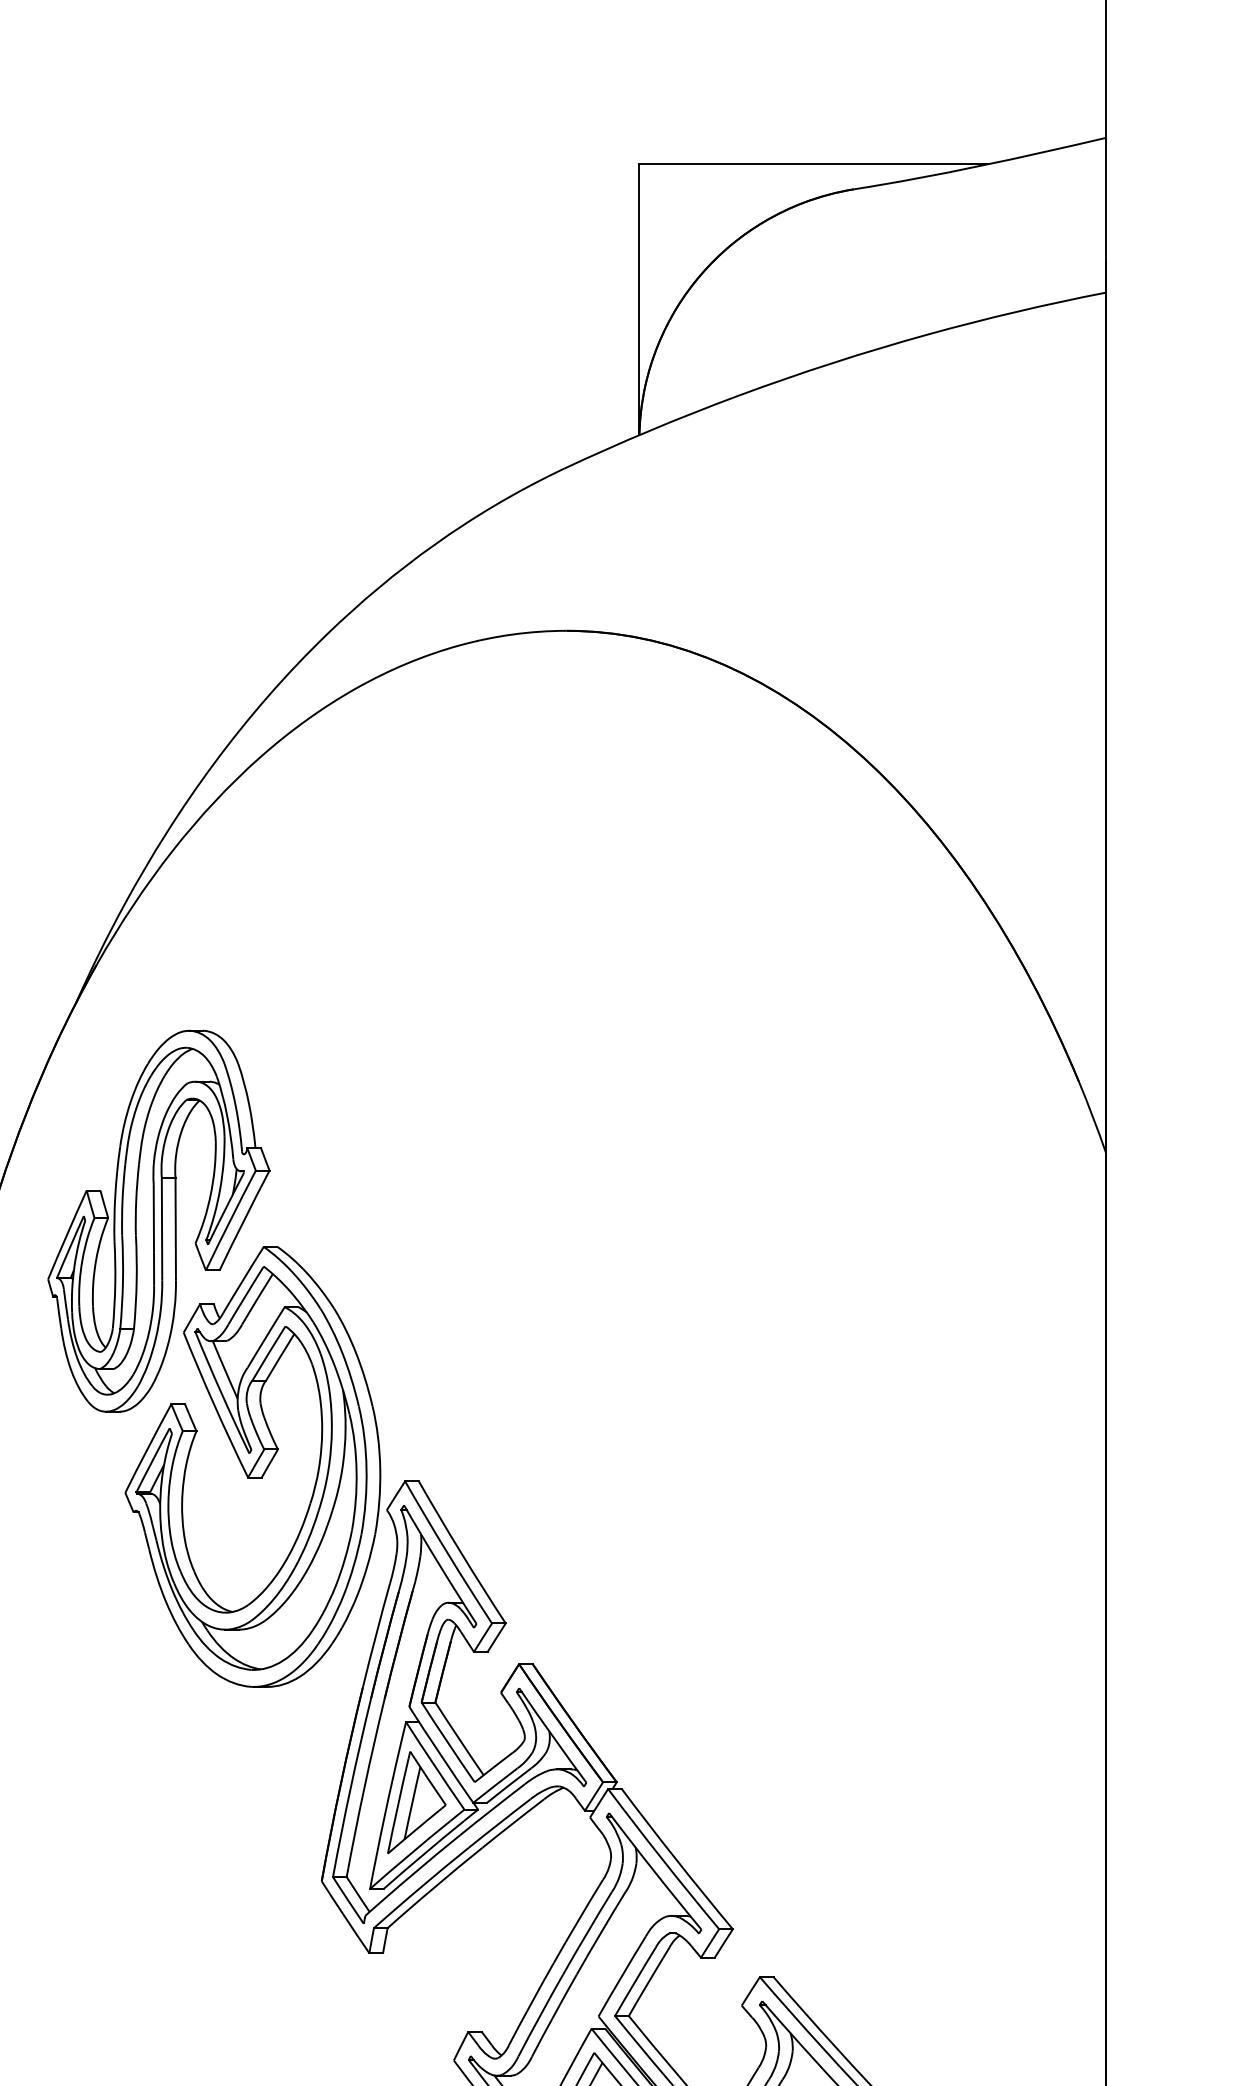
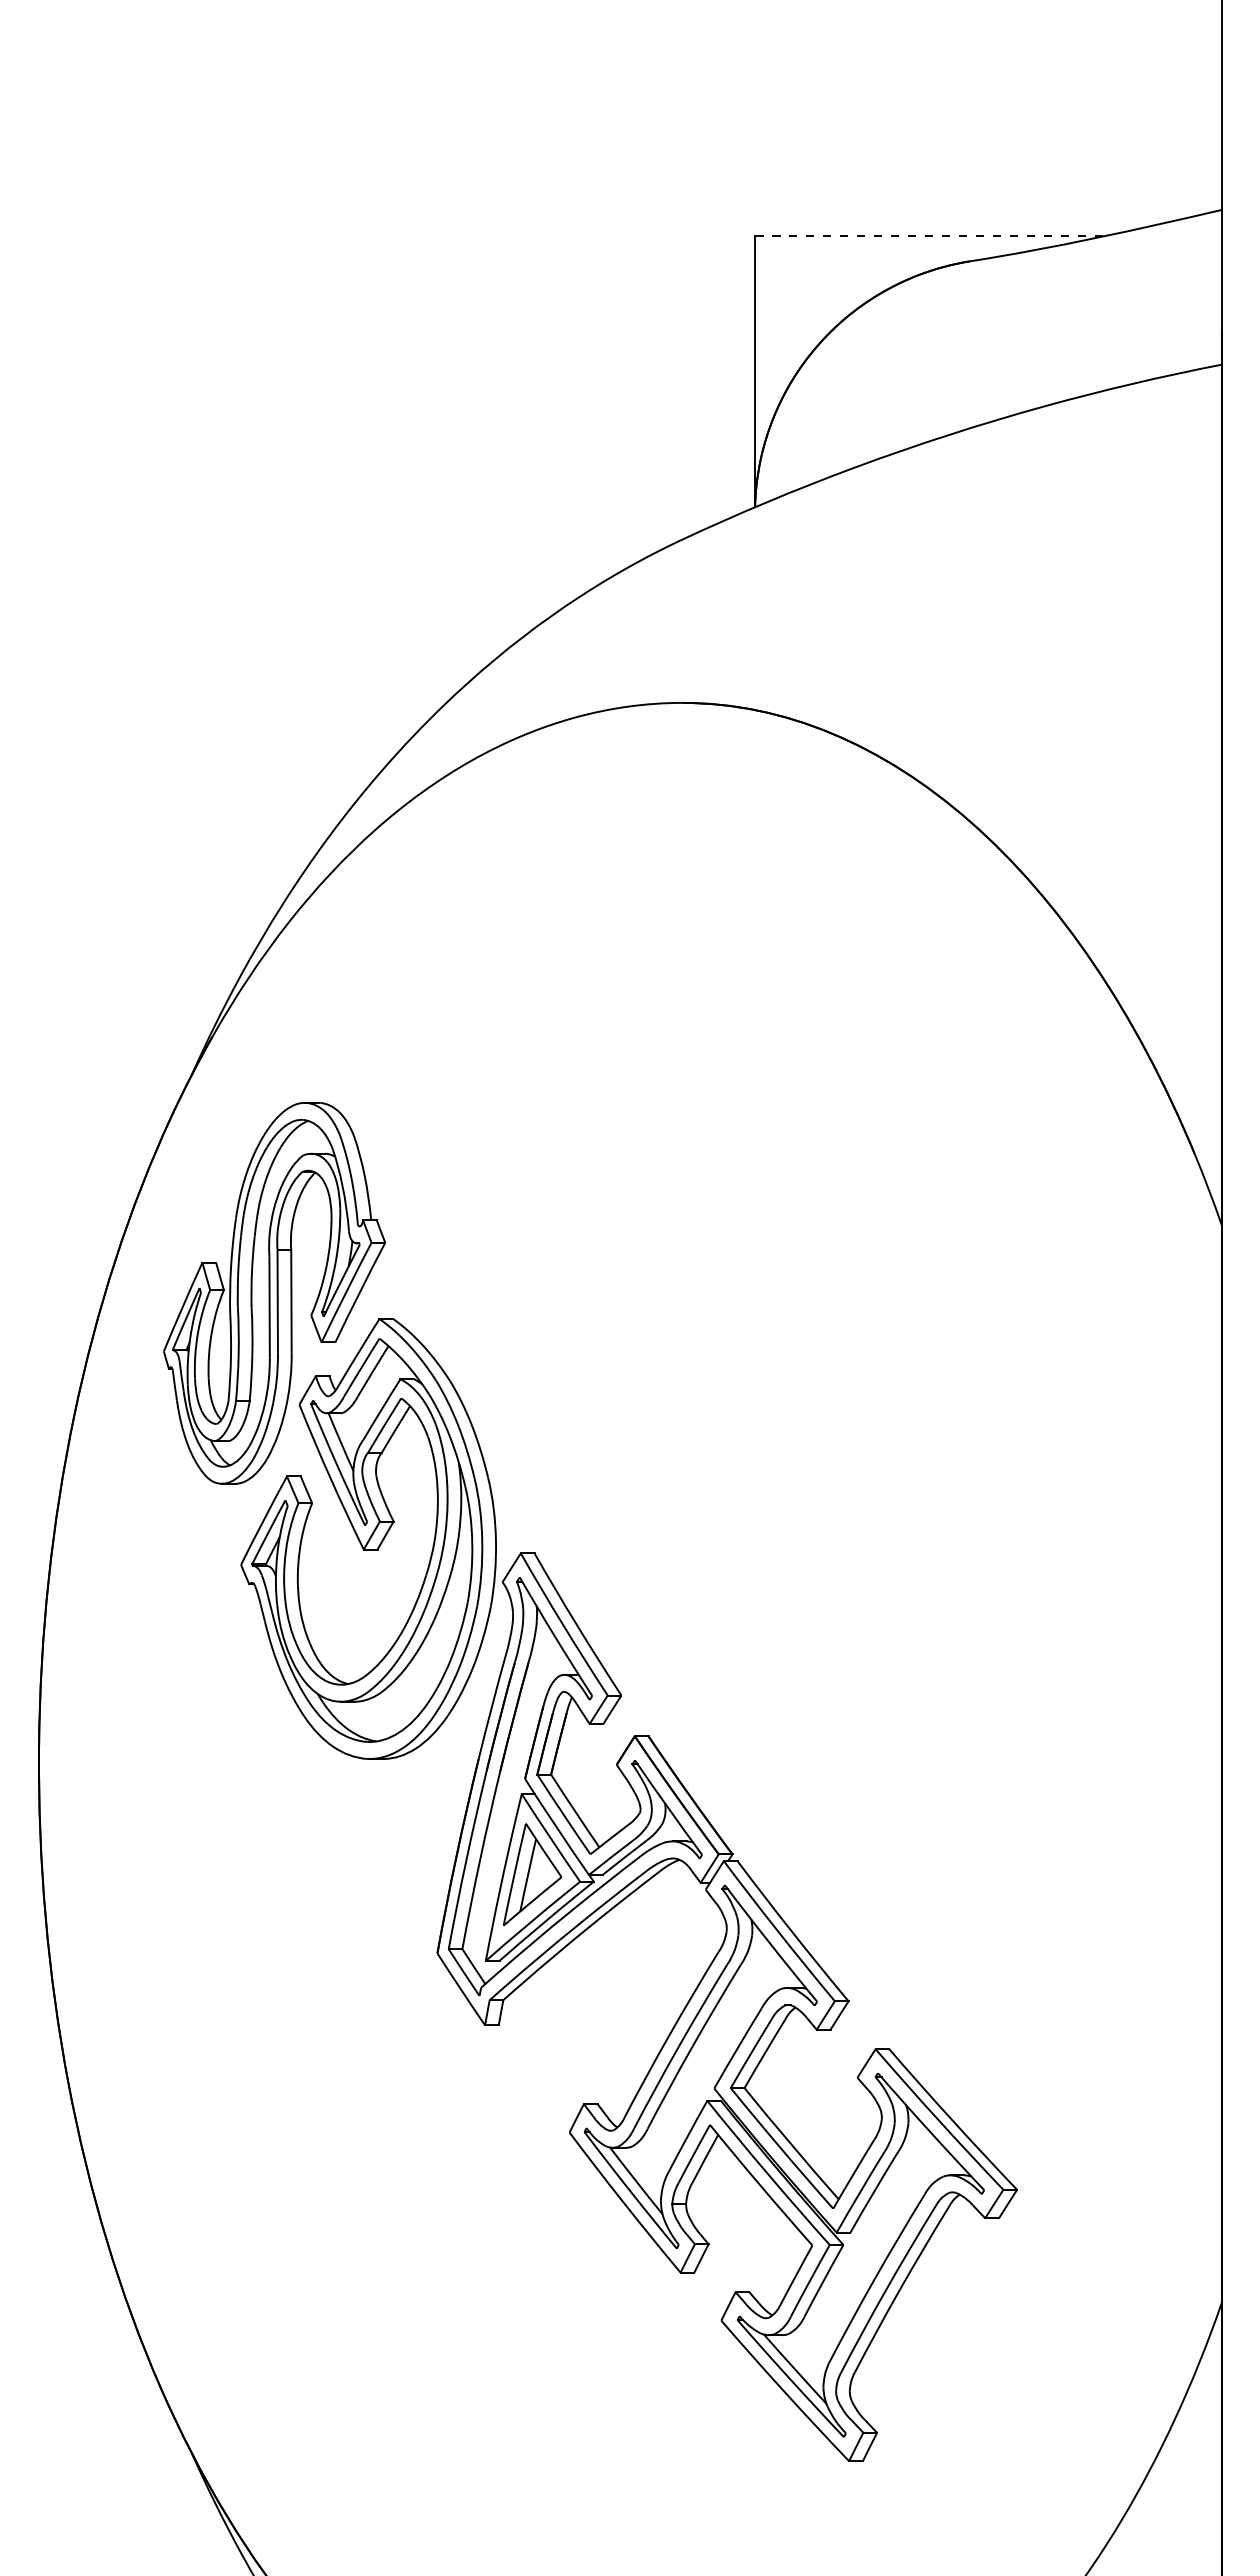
line: (814, 163) -> (930, 235), solid -> dashed

